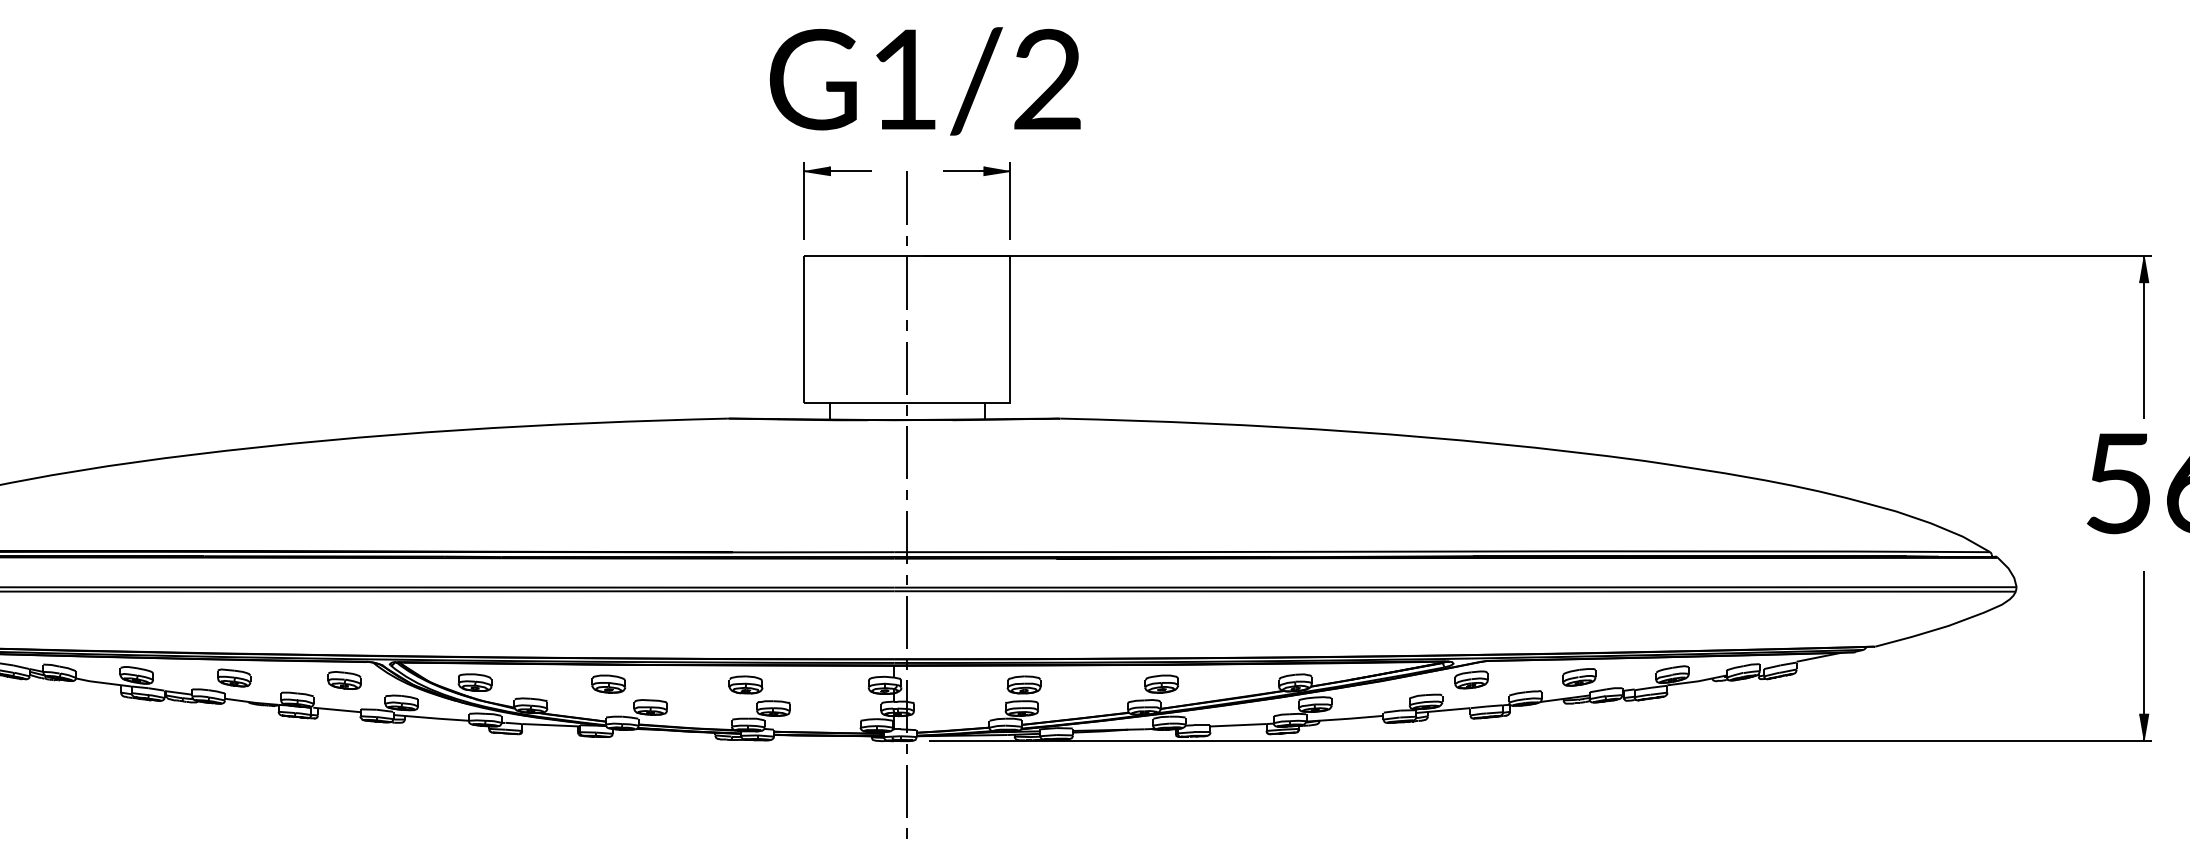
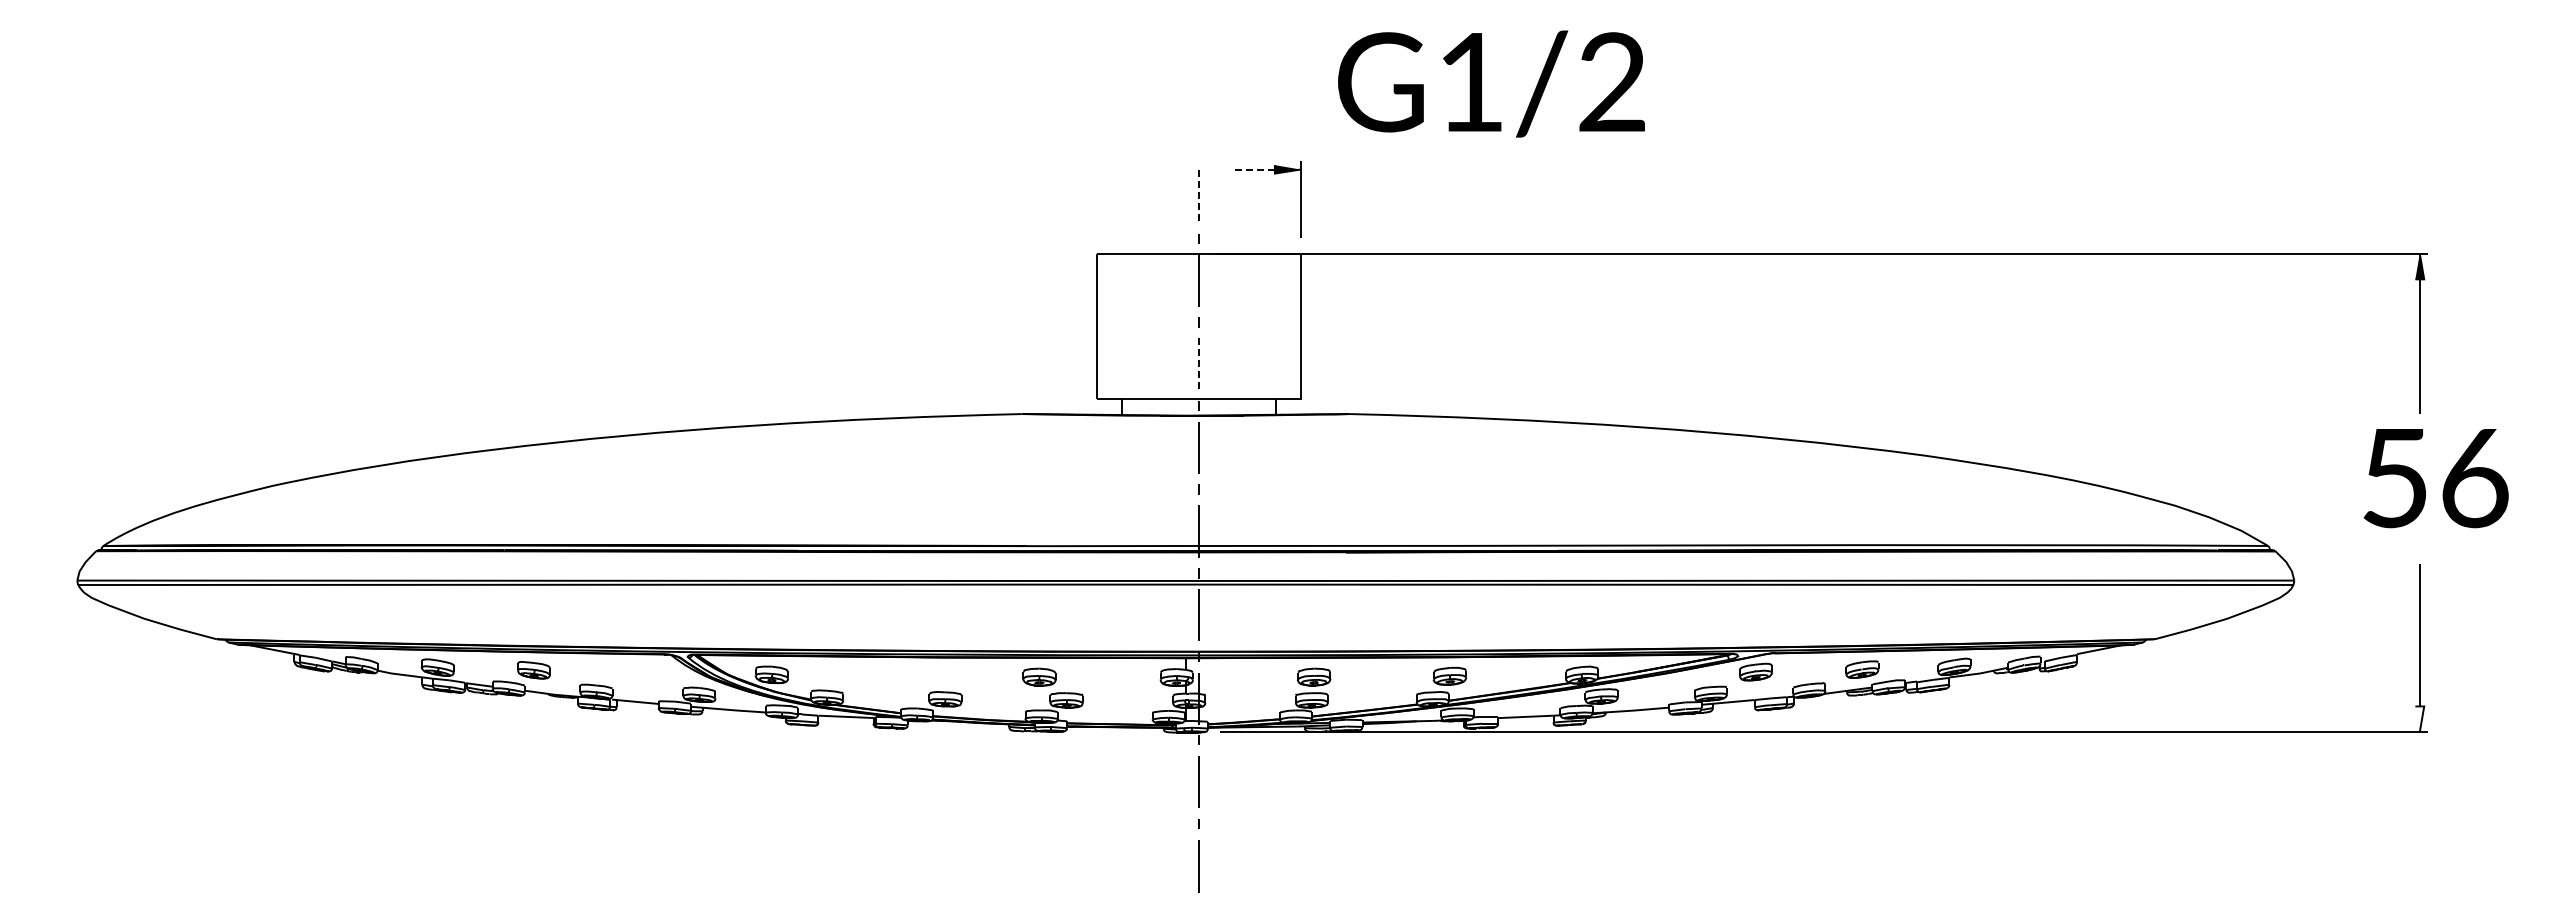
text: (925, 80) -> (1491, 83), moved
line: (963, 170) -> (1254, 169), solid -> dashed
part: (831, 176) -> (1123, 174), removed
line: (907, 198) -> (1198, 196), solid -> dashed
line: (907, 368) -> (1198, 364), solid -> dashed
part: (344, 680) -> (642, 672), removed
part: (608, 684) -> (903, 676), removed
fill: (2143, 727) -> (2419, 719), removed

